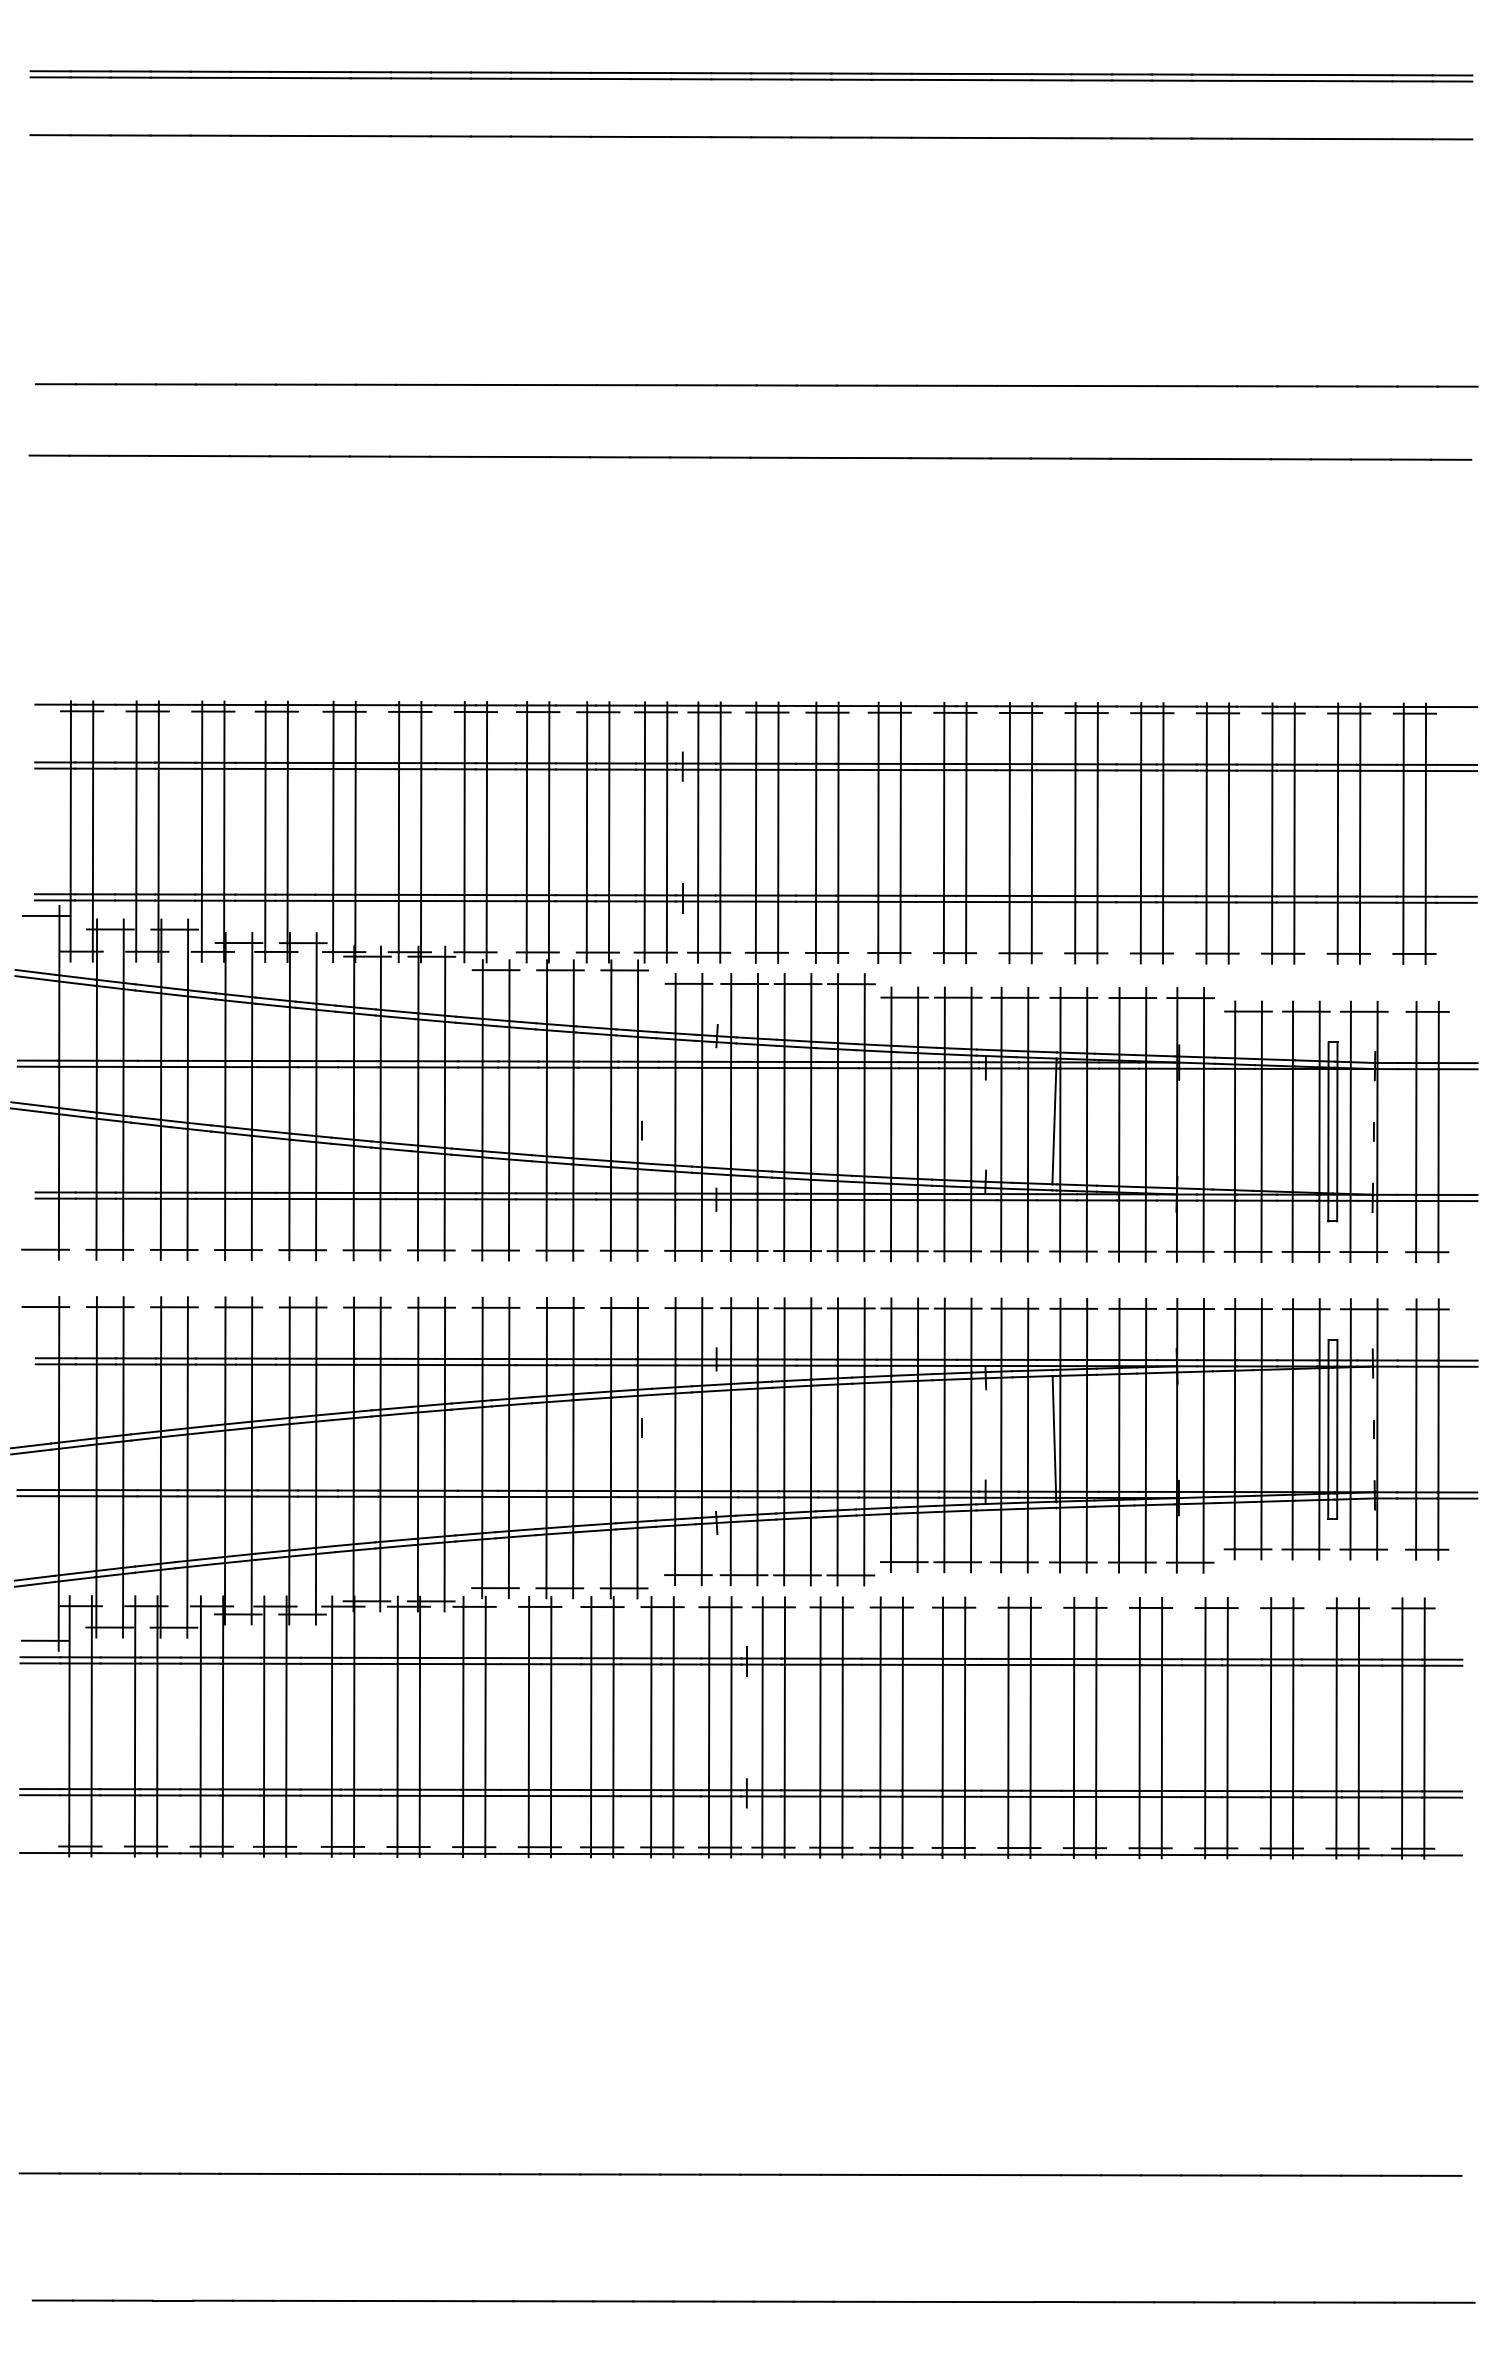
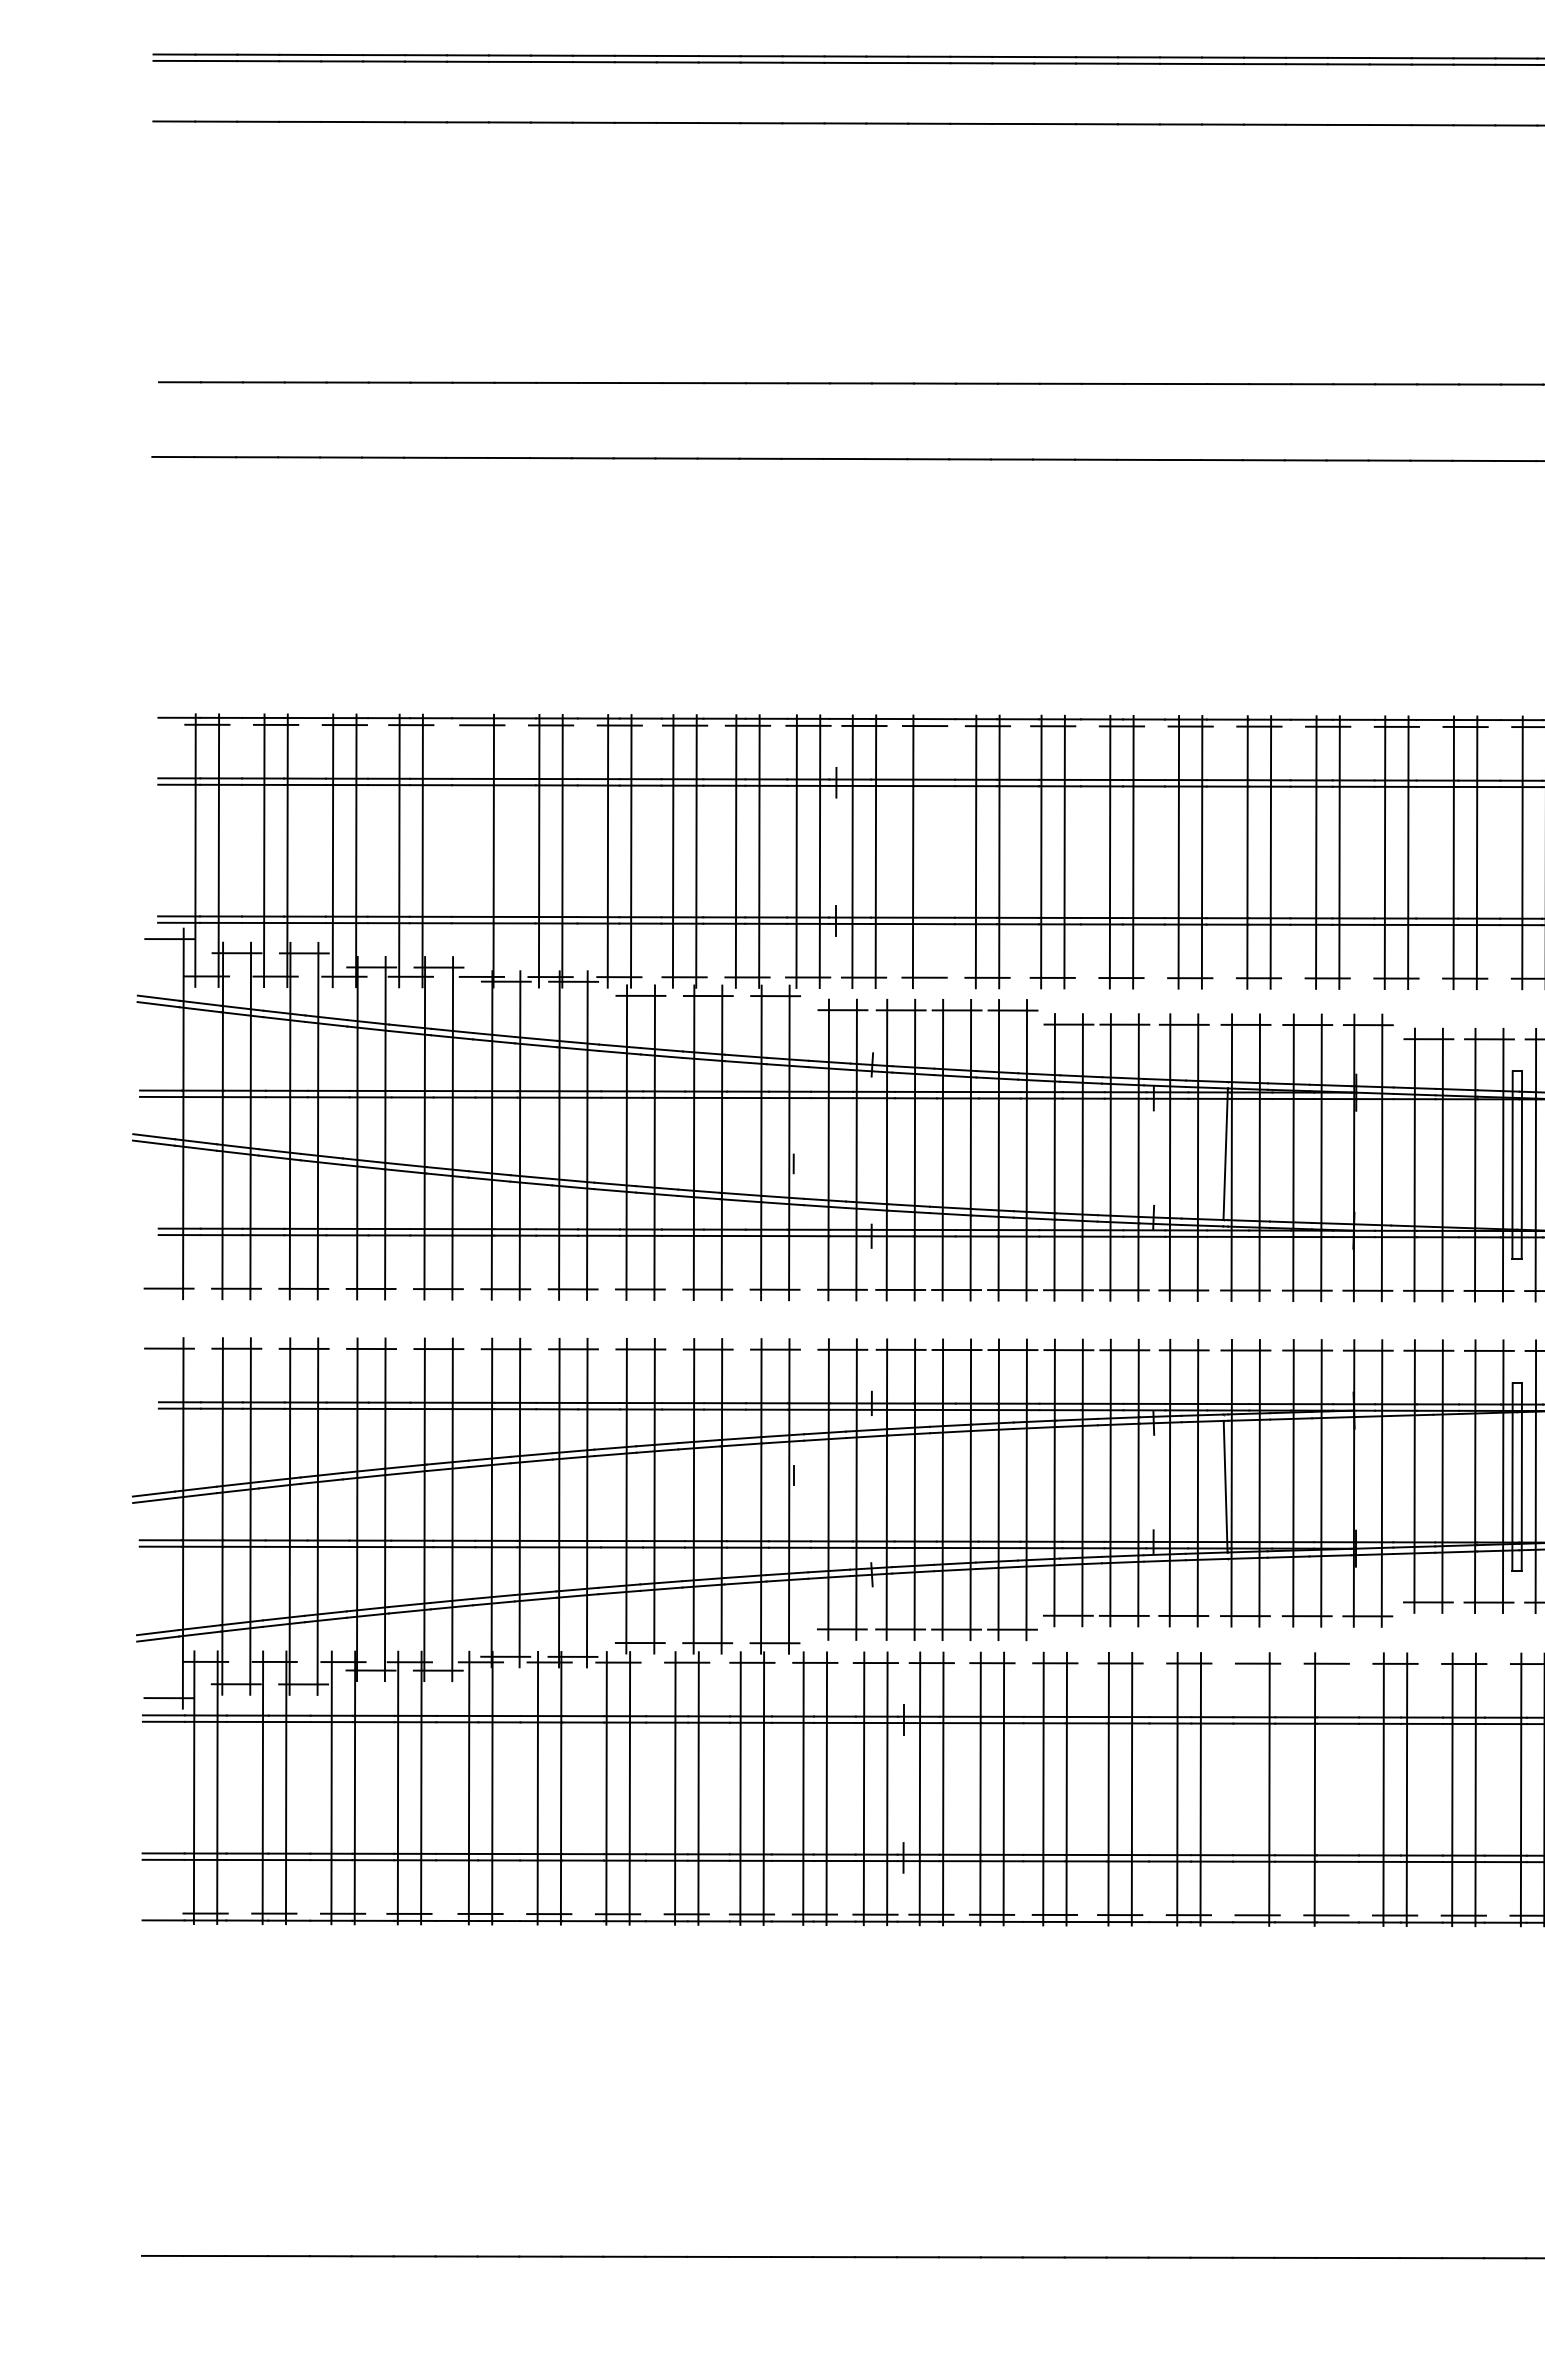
line: (333, 831) -> (470, 850), removed
line: (778, 832) -> (936, 851), removed
line: (1073, 1727) -> (1245, 1788), removed
line: (1161, 1727) -> (1337, 1788), removed

